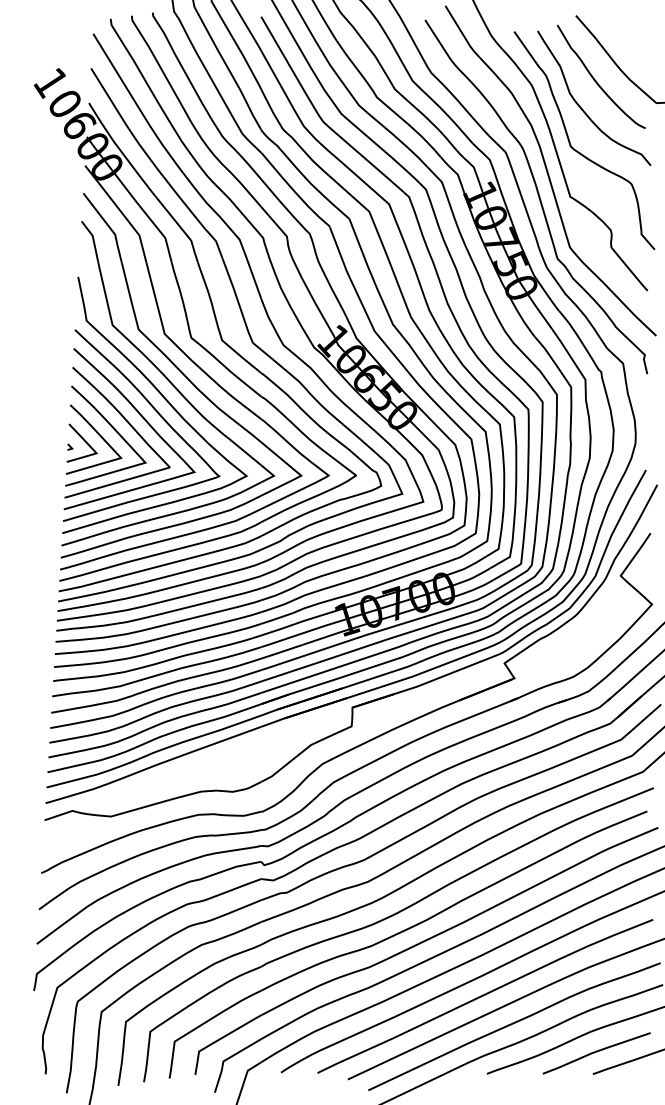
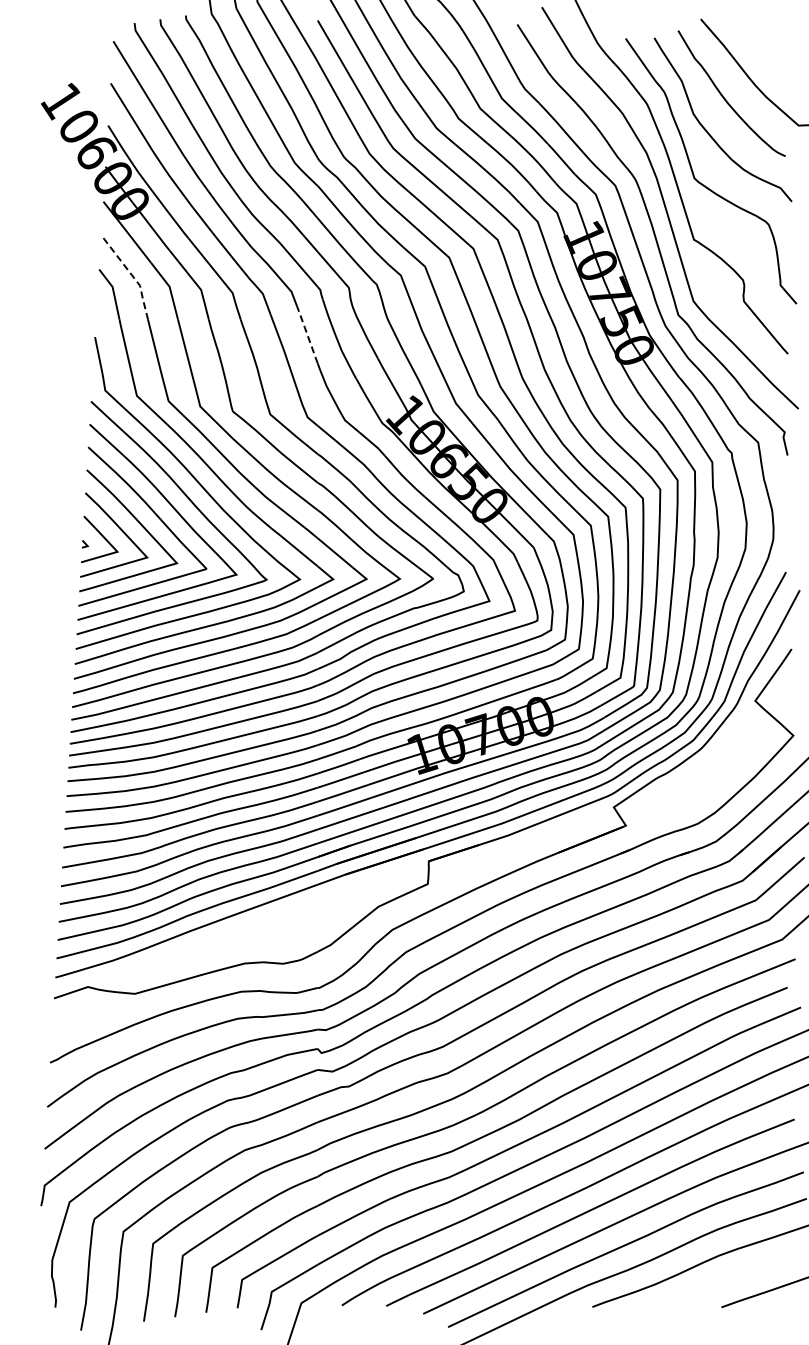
line: (108, 226) -> (132, 275), solid -> dashed
line: (252, 274) -> (307, 334), solid -> dashed
curve: (596, 1052) -> (725, 1280), removed

